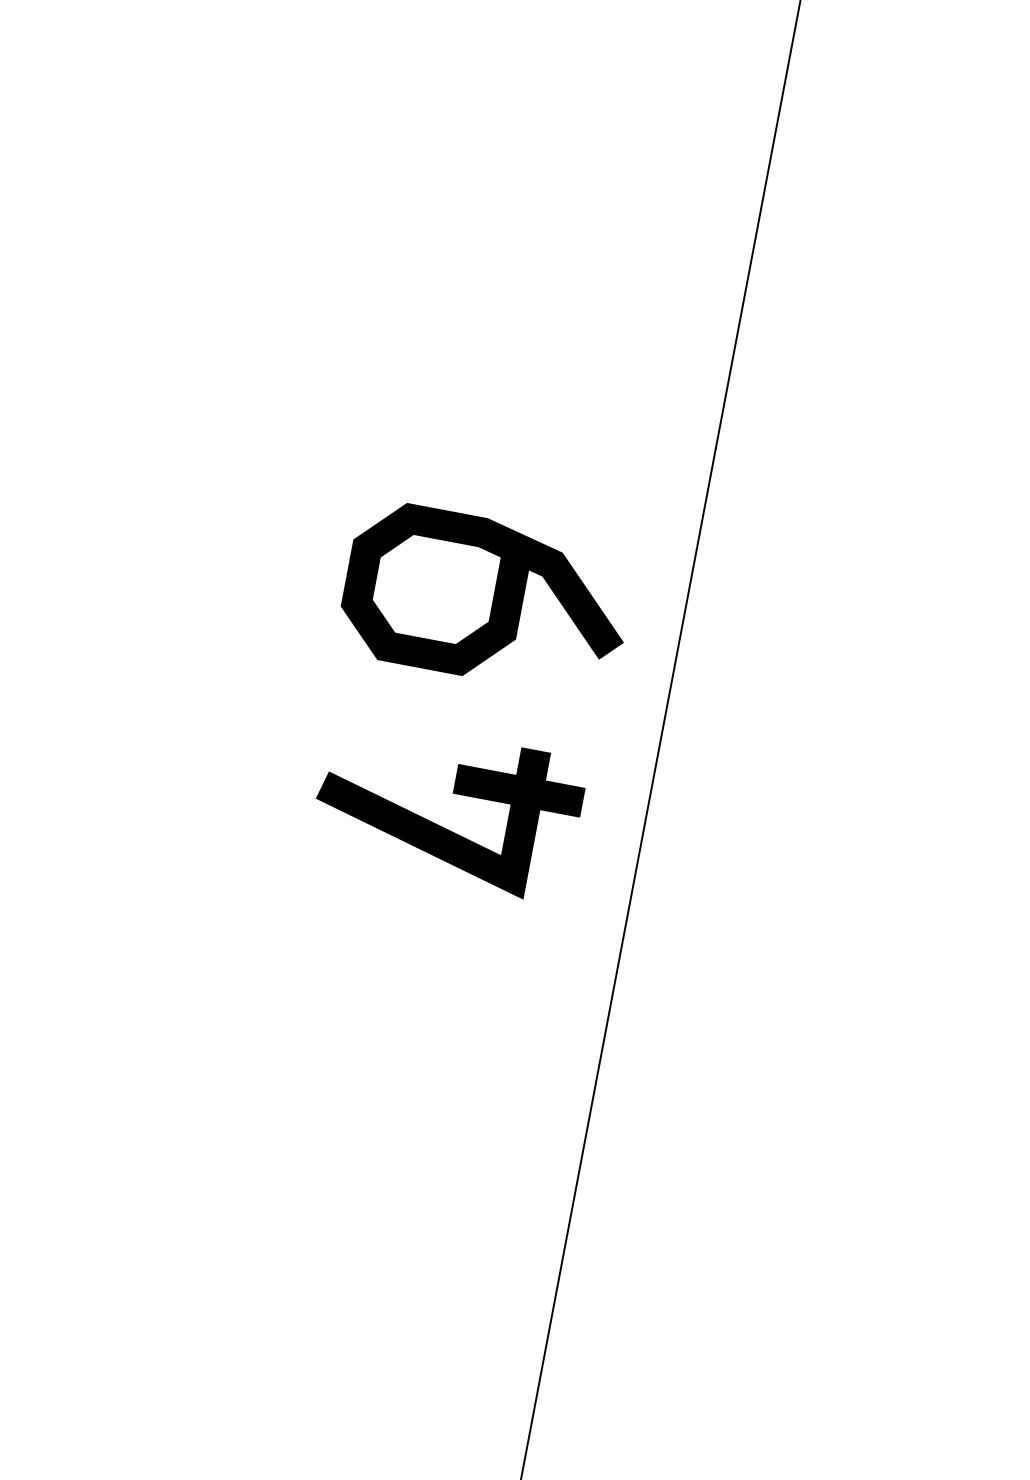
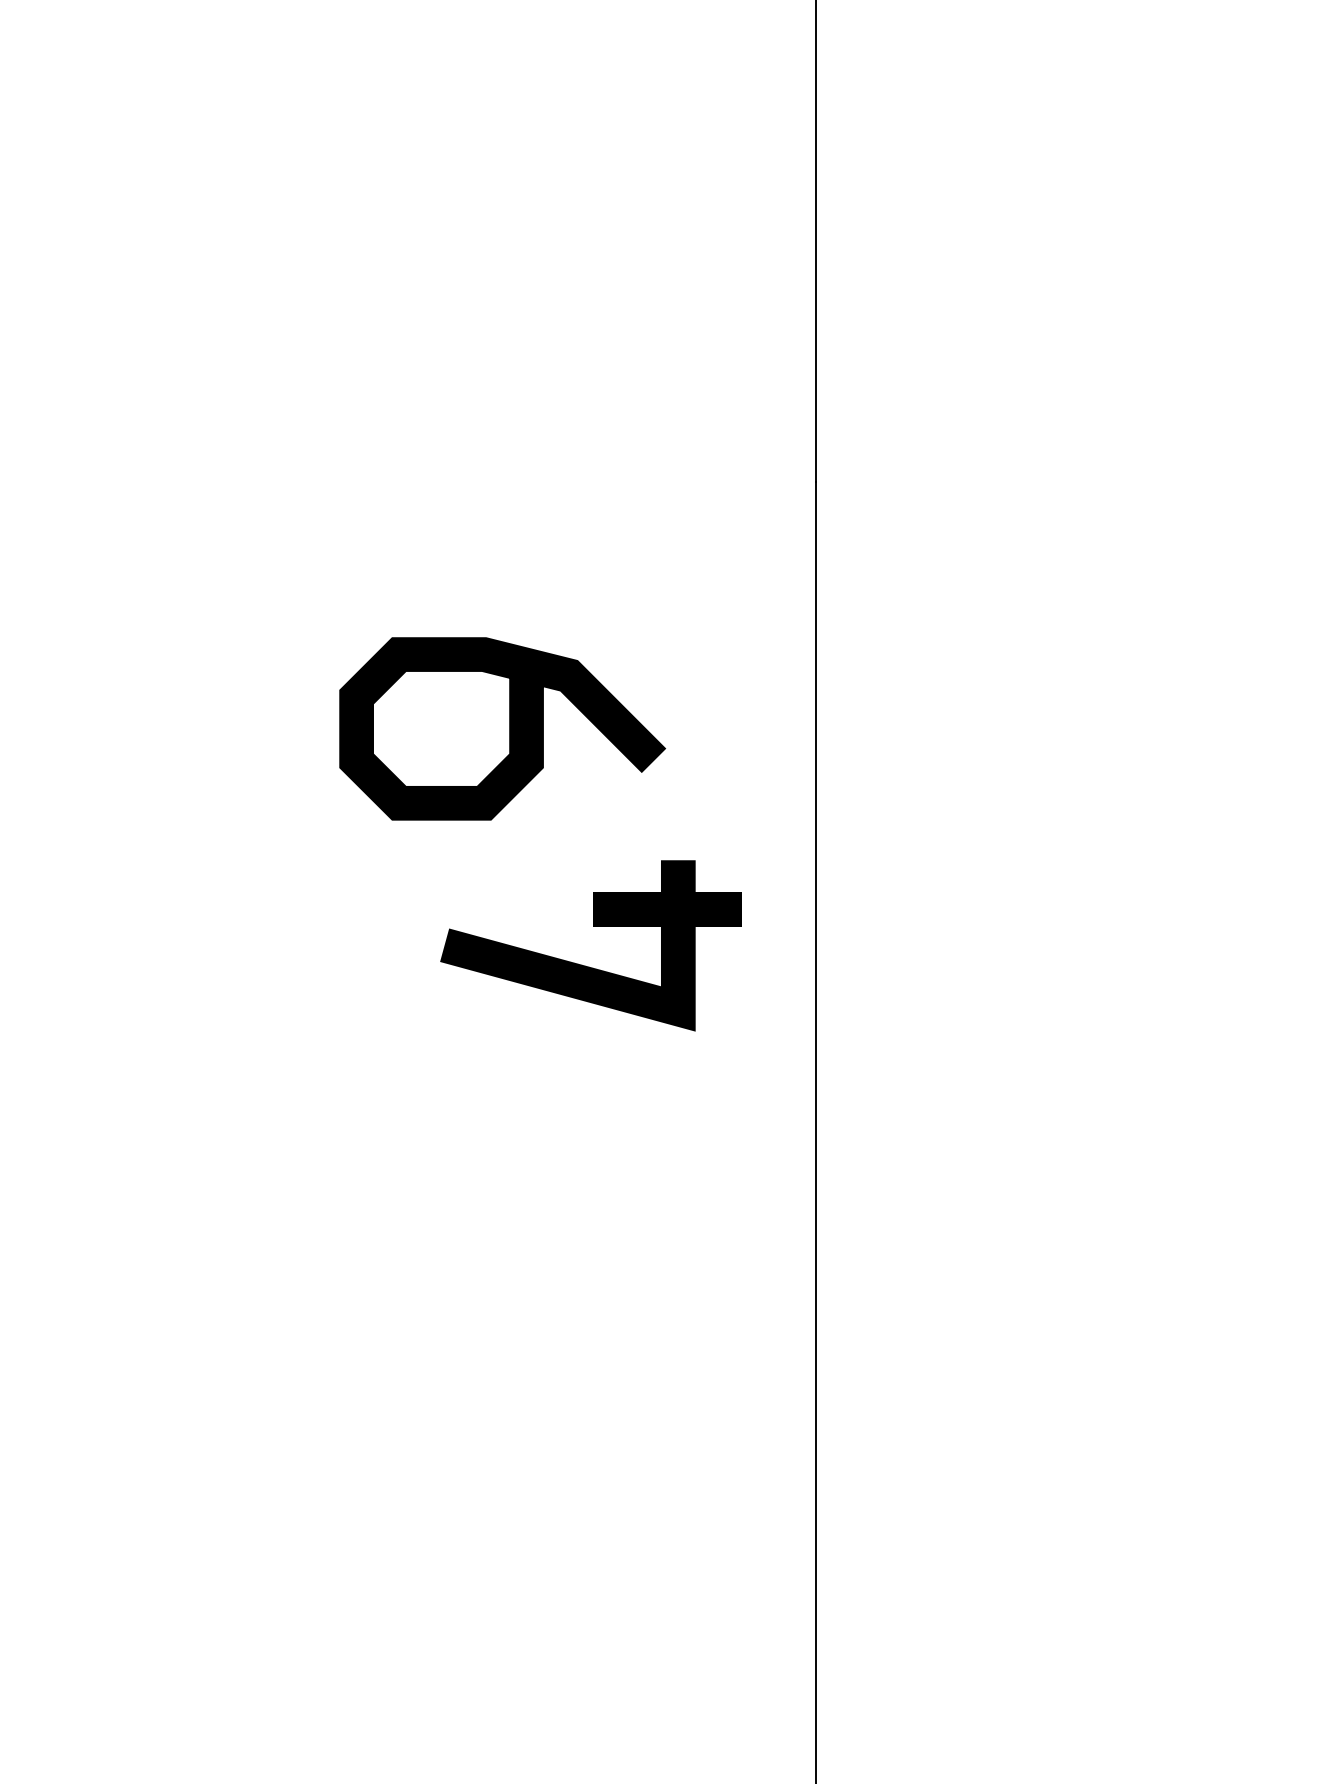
curve: (492, 600) -> (509, 728), moved

